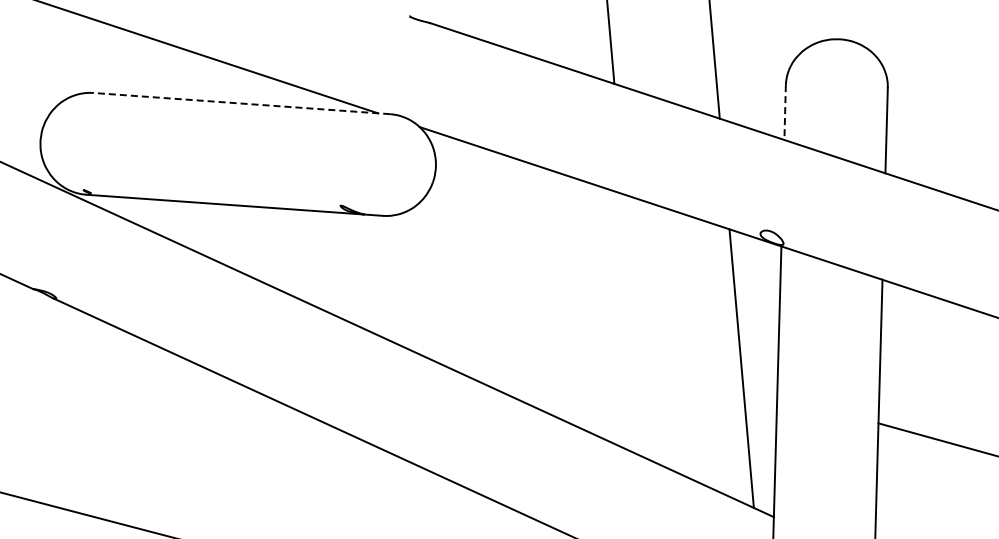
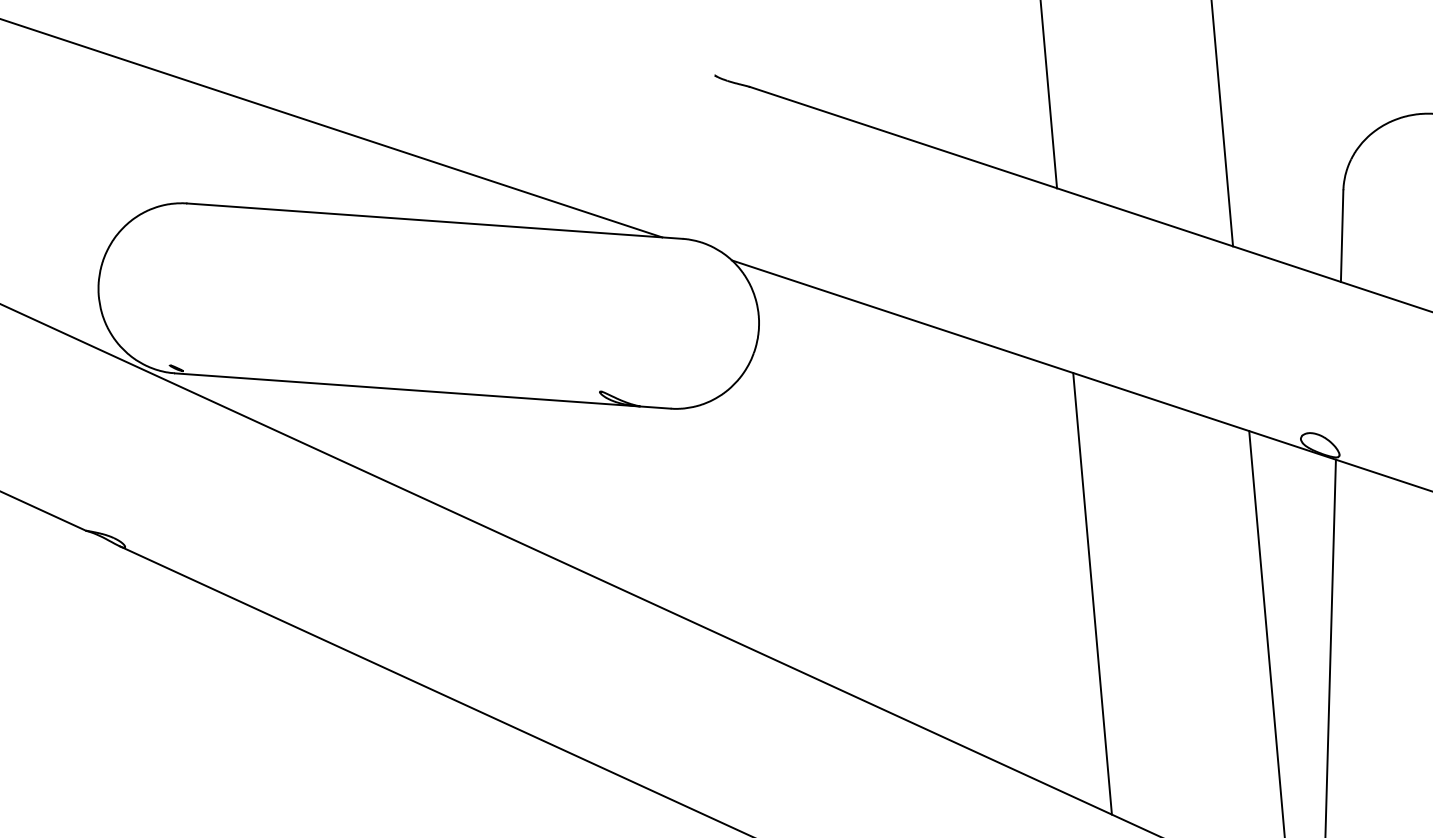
line: (241, 103) -> (434, 221), dashed -> solid
line: (785, 113) -> (1342, 237), dashed -> solid
line: (635, 326) -> (1092, 593), added

